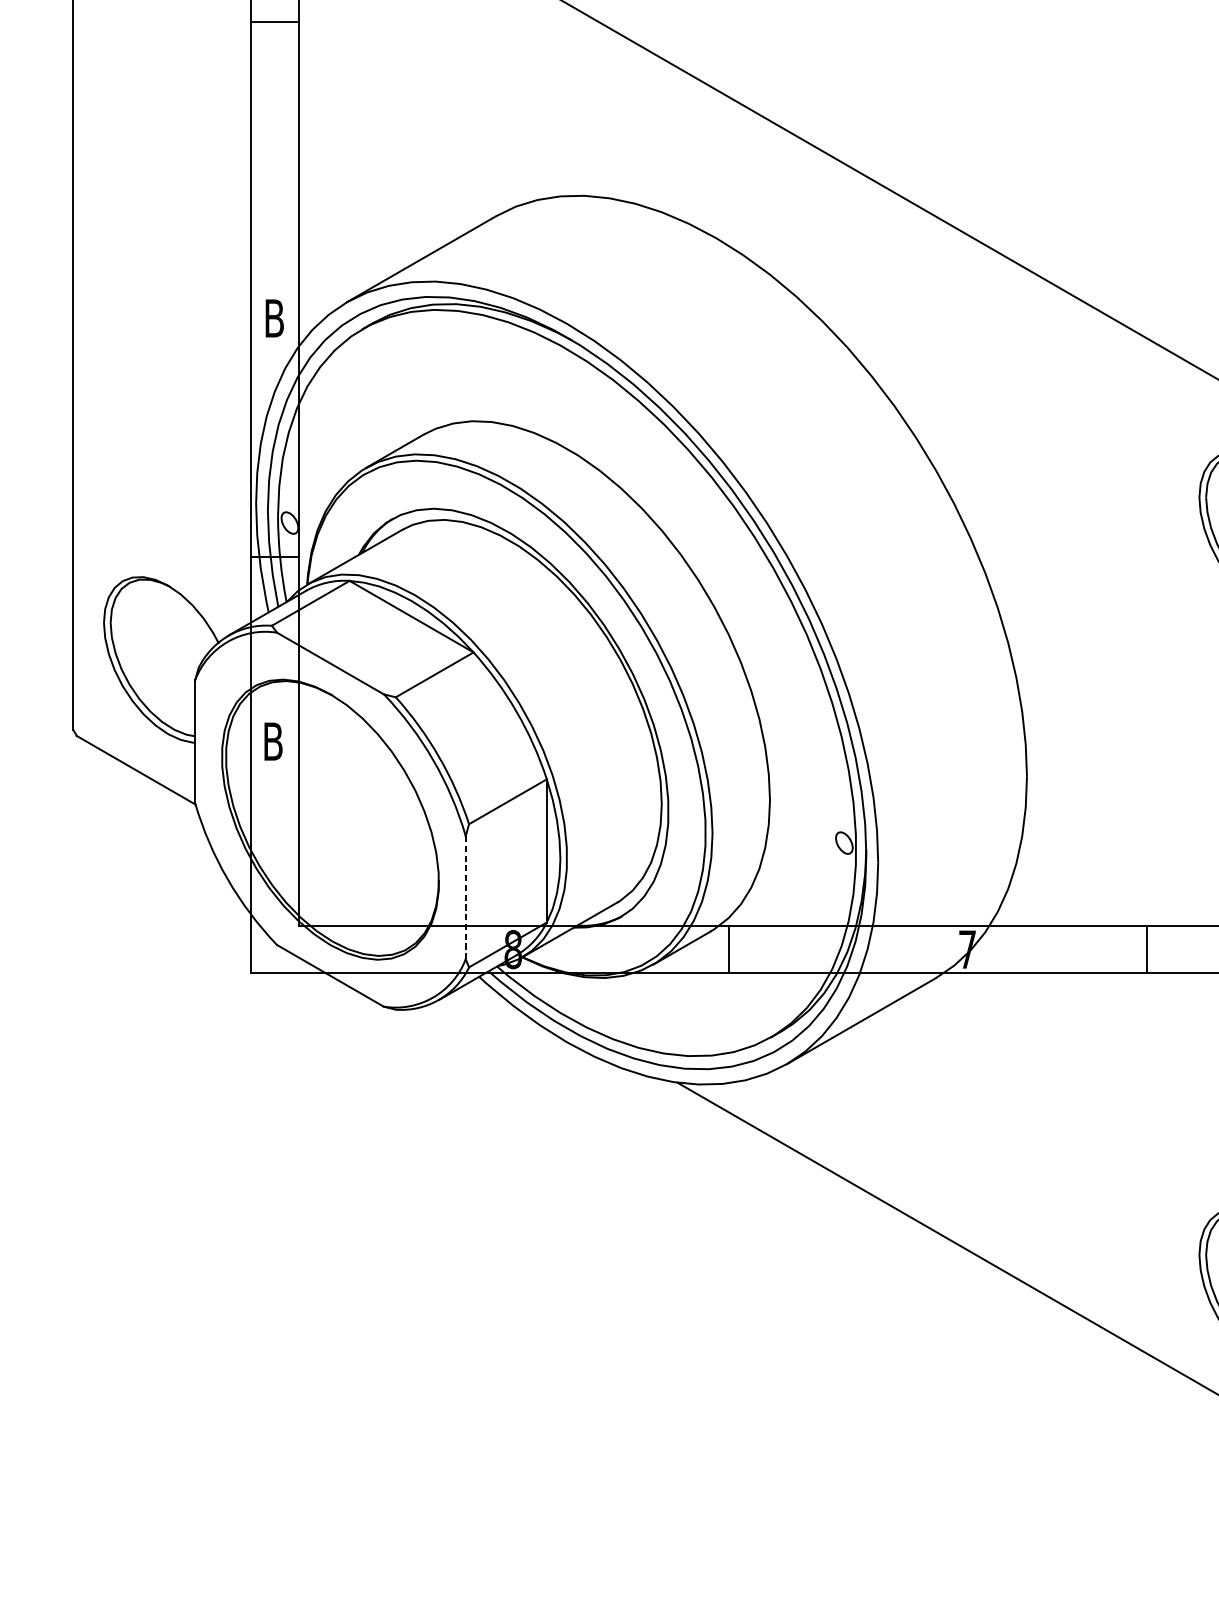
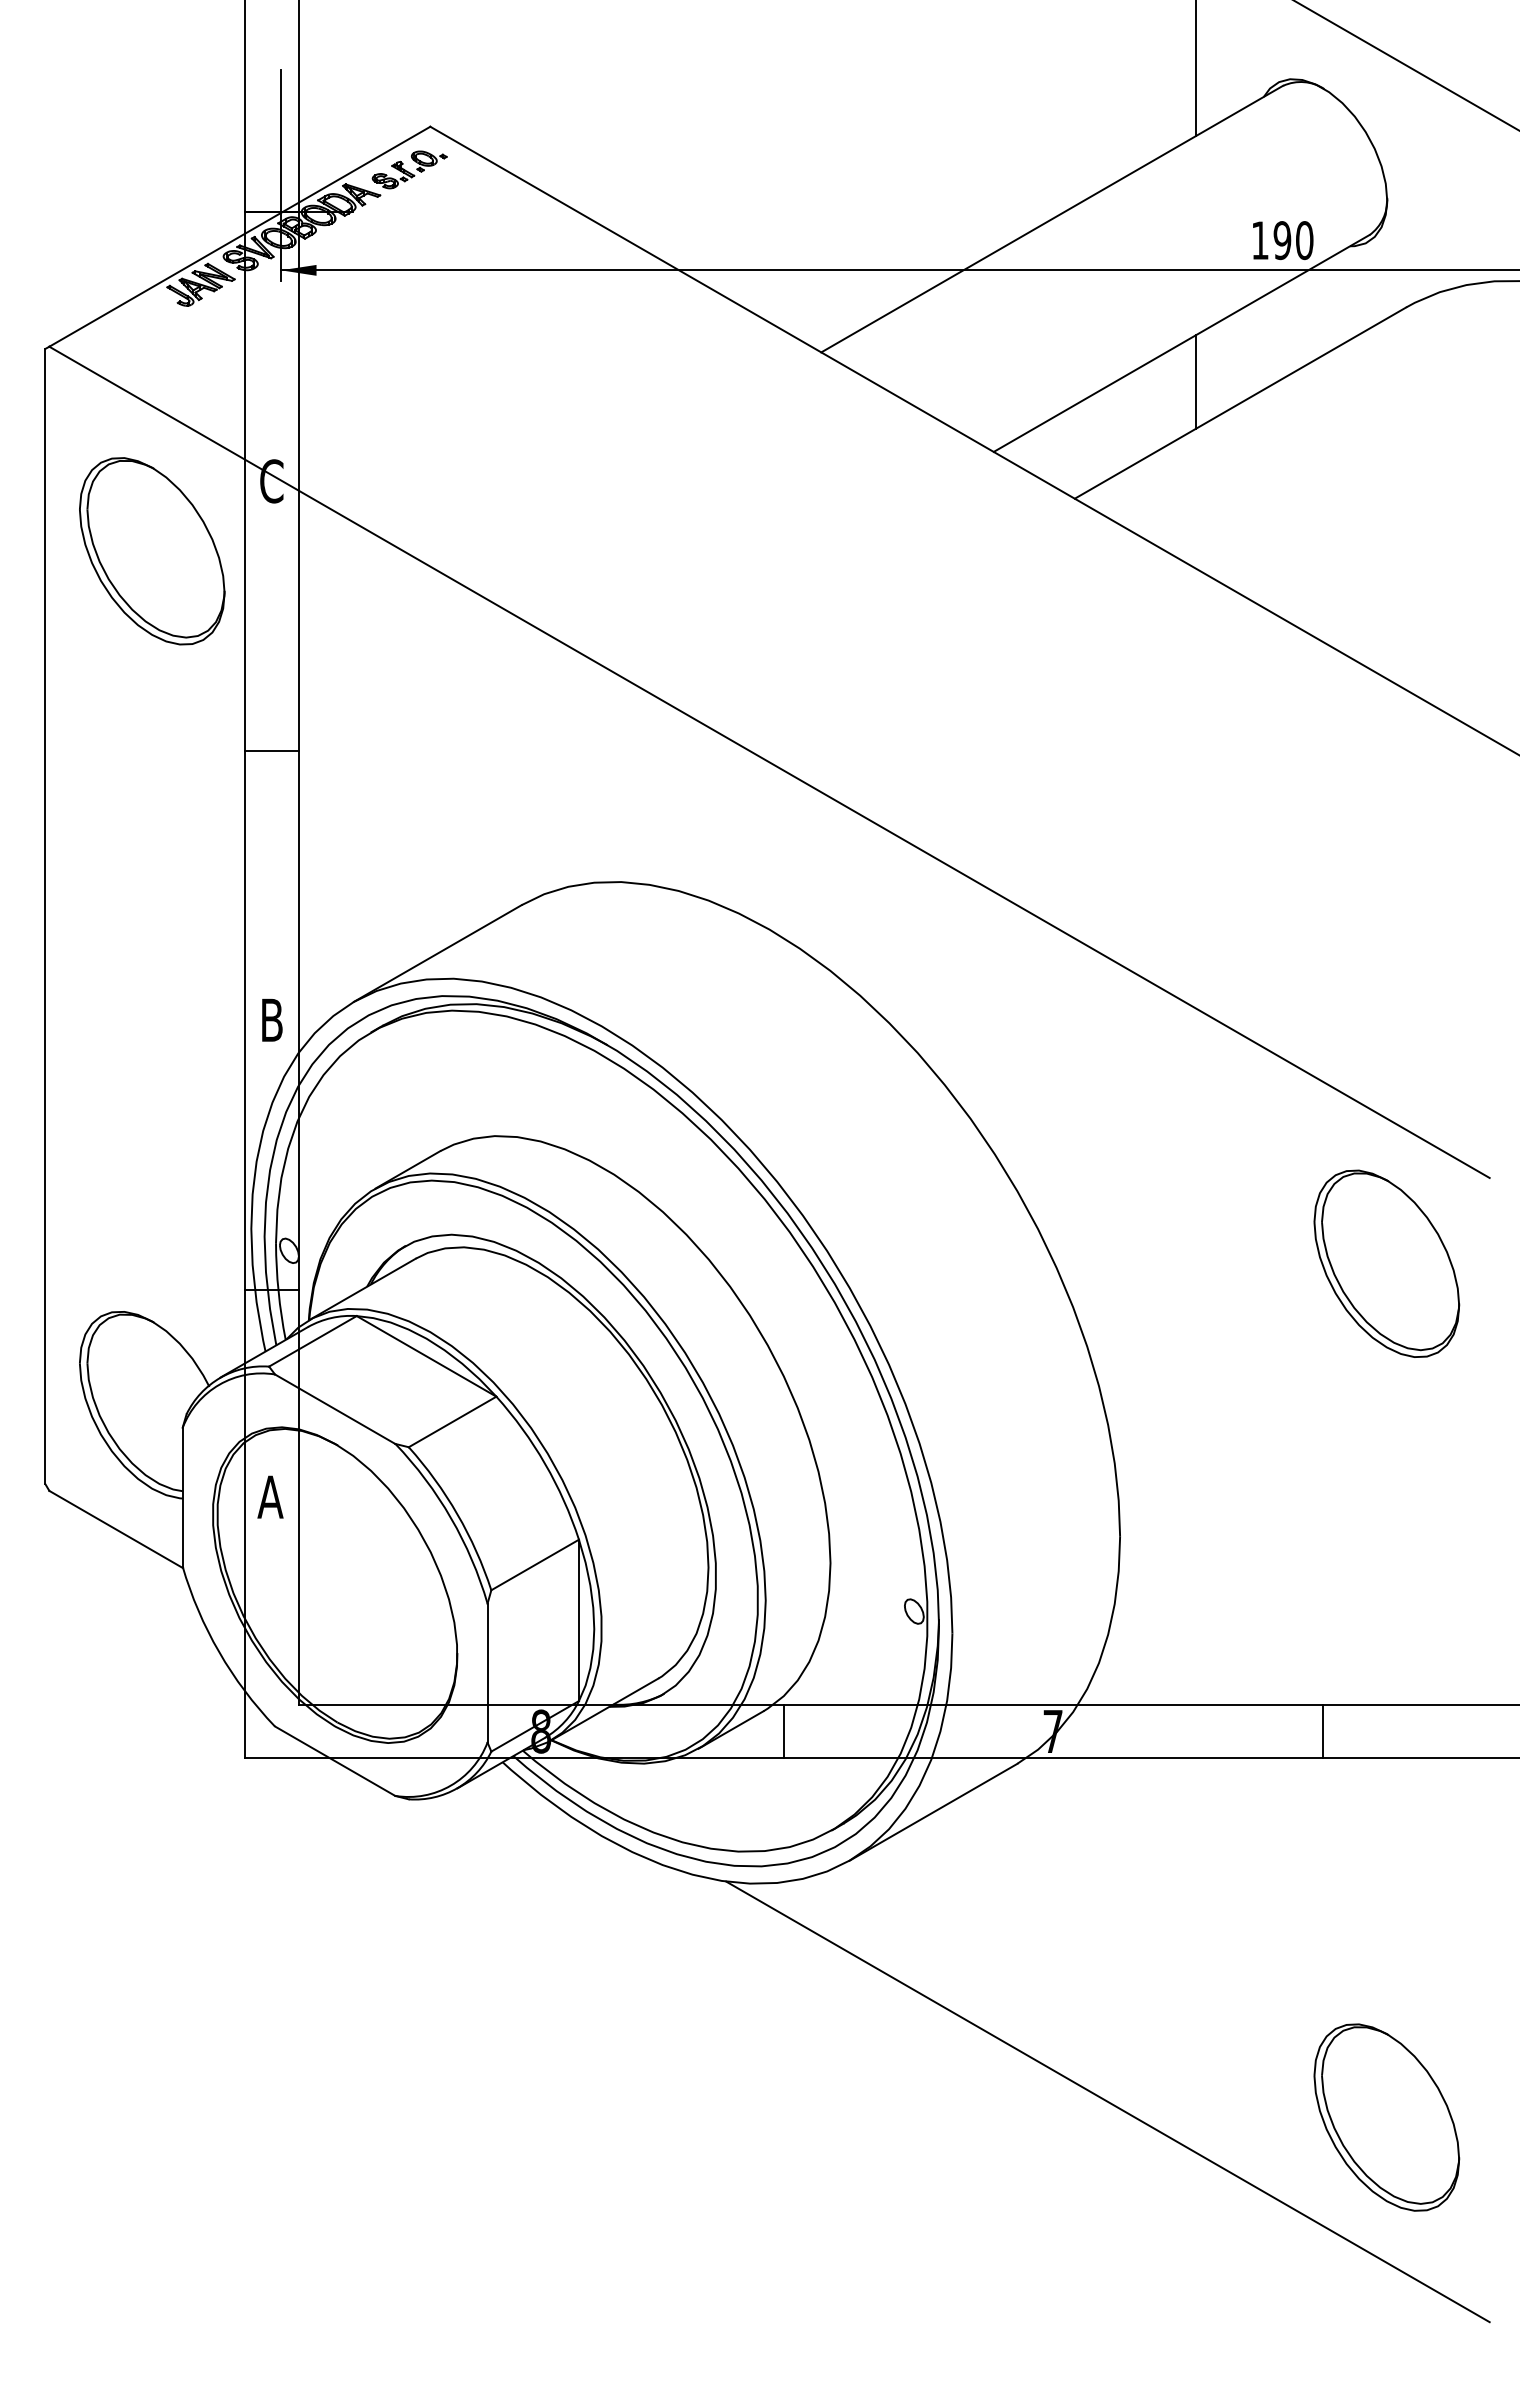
line: (274, 22) -> (272, 750), moved
text: (273, 741) -> (270, 1496), B -> A
line: (465, 897) -> (487, 1672), dashed -> solid
line: (1147, 949) -> (1323, 1731), moved

